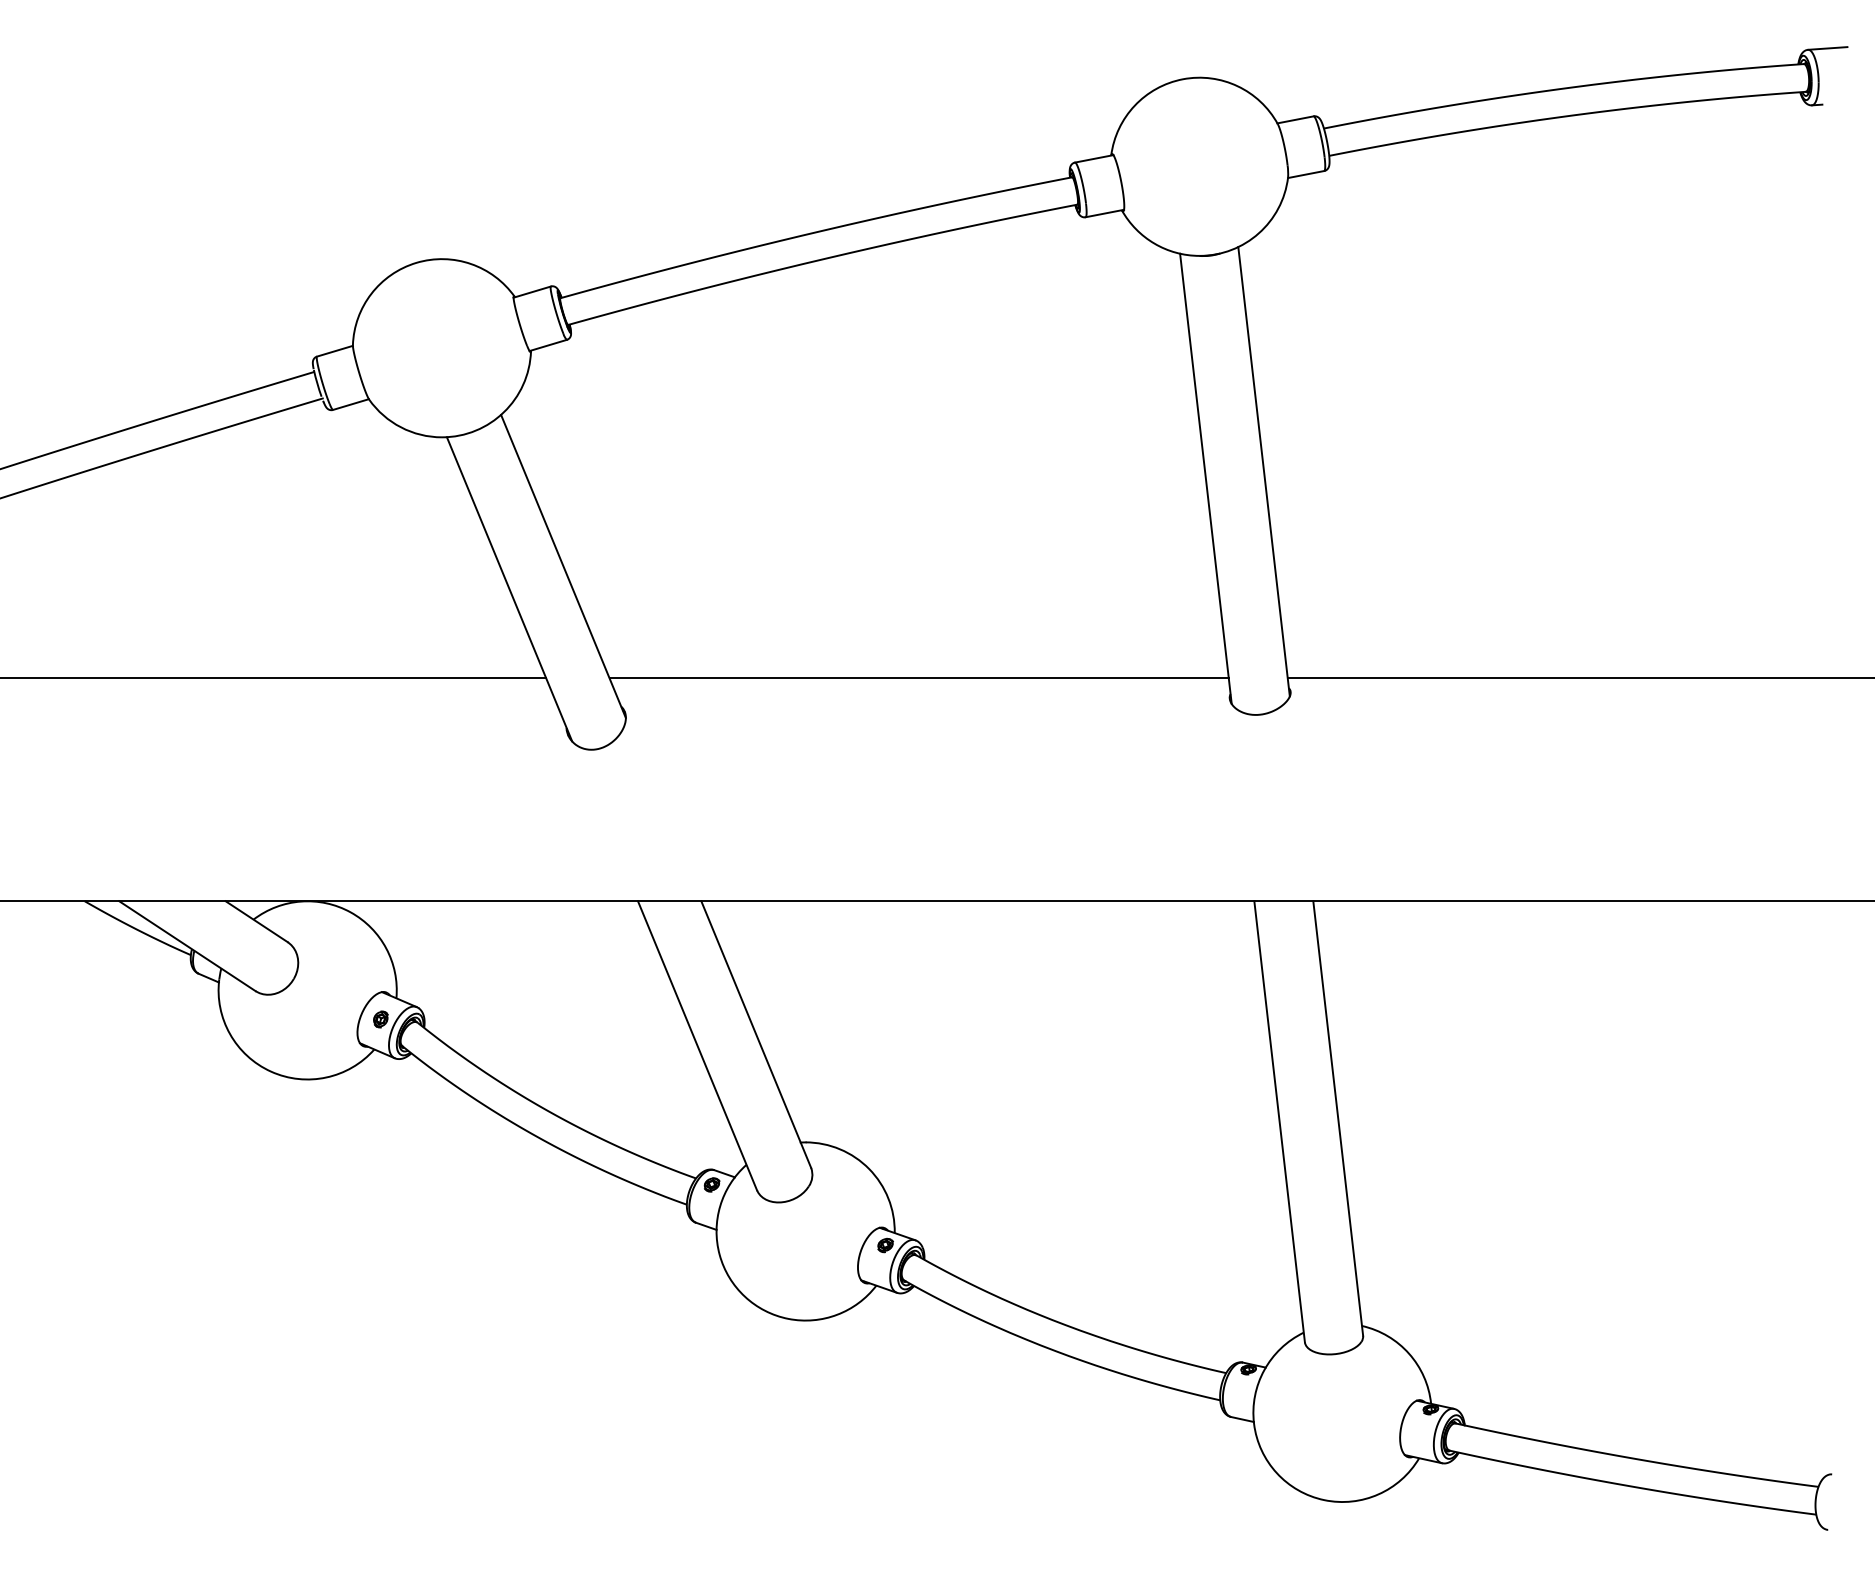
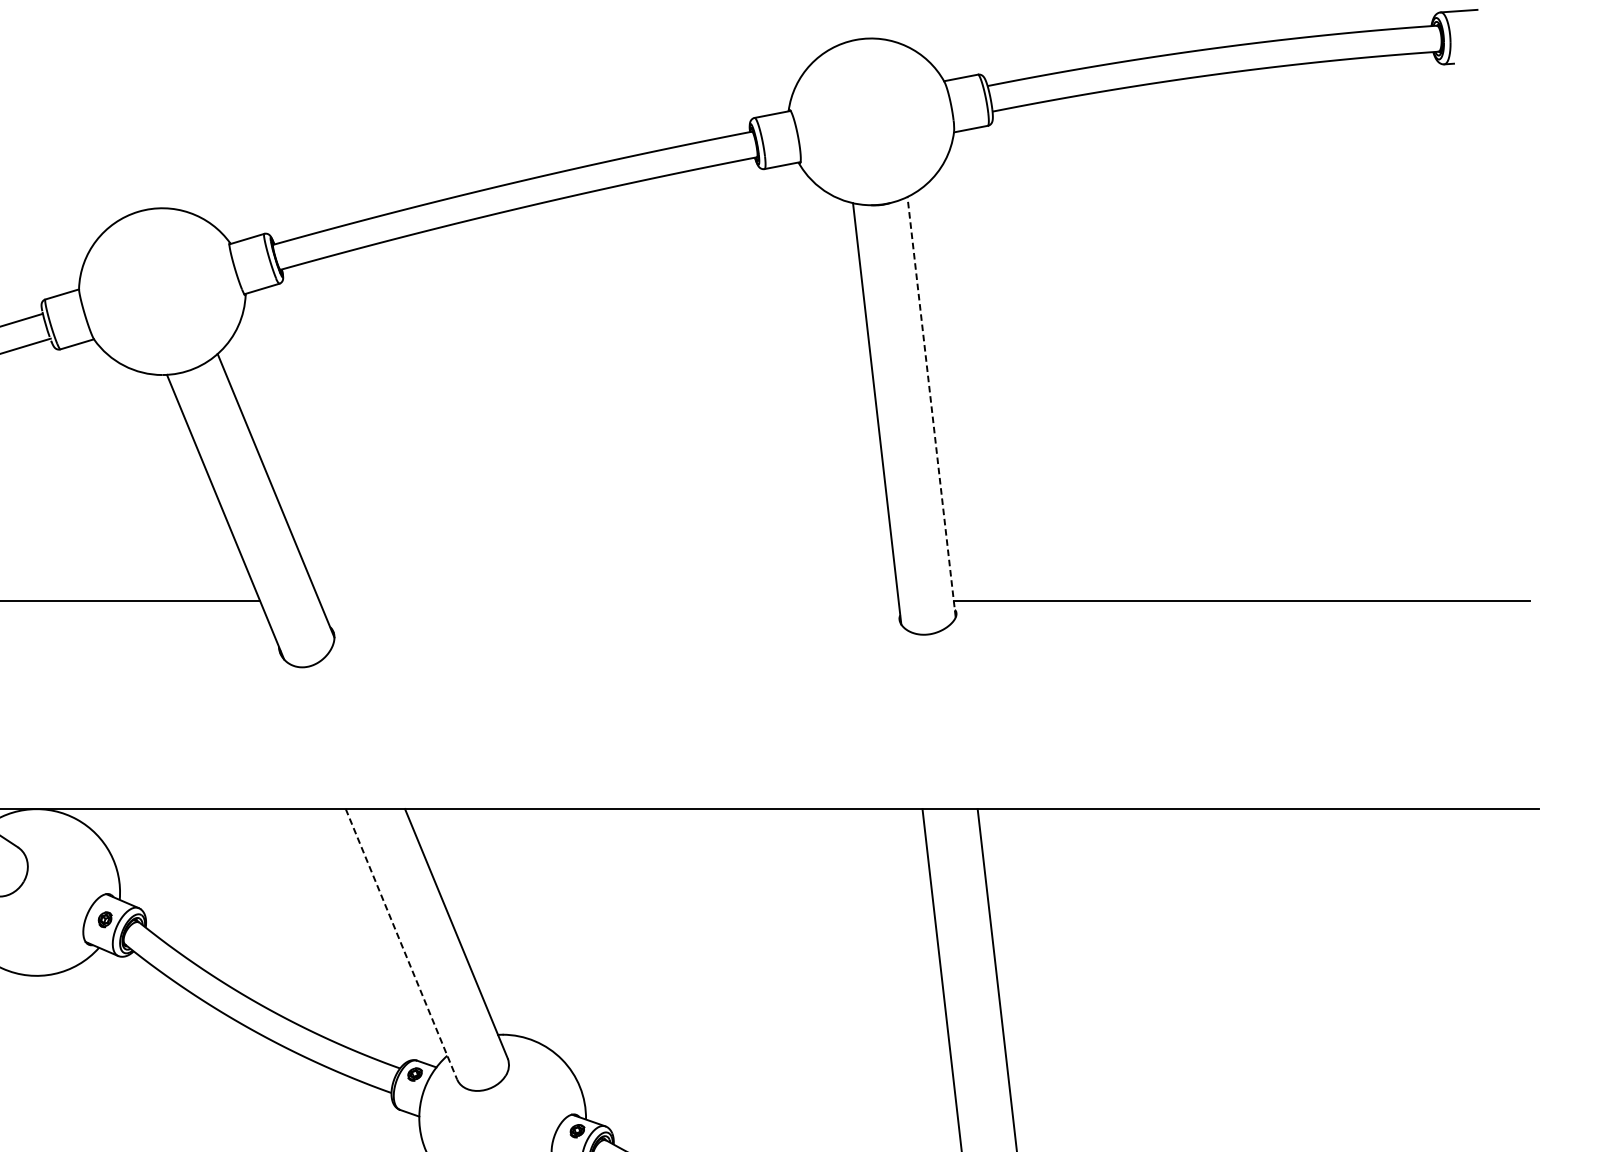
line: (1264, 471) -> (932, 406), solid -> dashed
line: (918, 678) -> (608, 600), removed
line: (697, 1046) -> (401, 945), solid -> dashed

